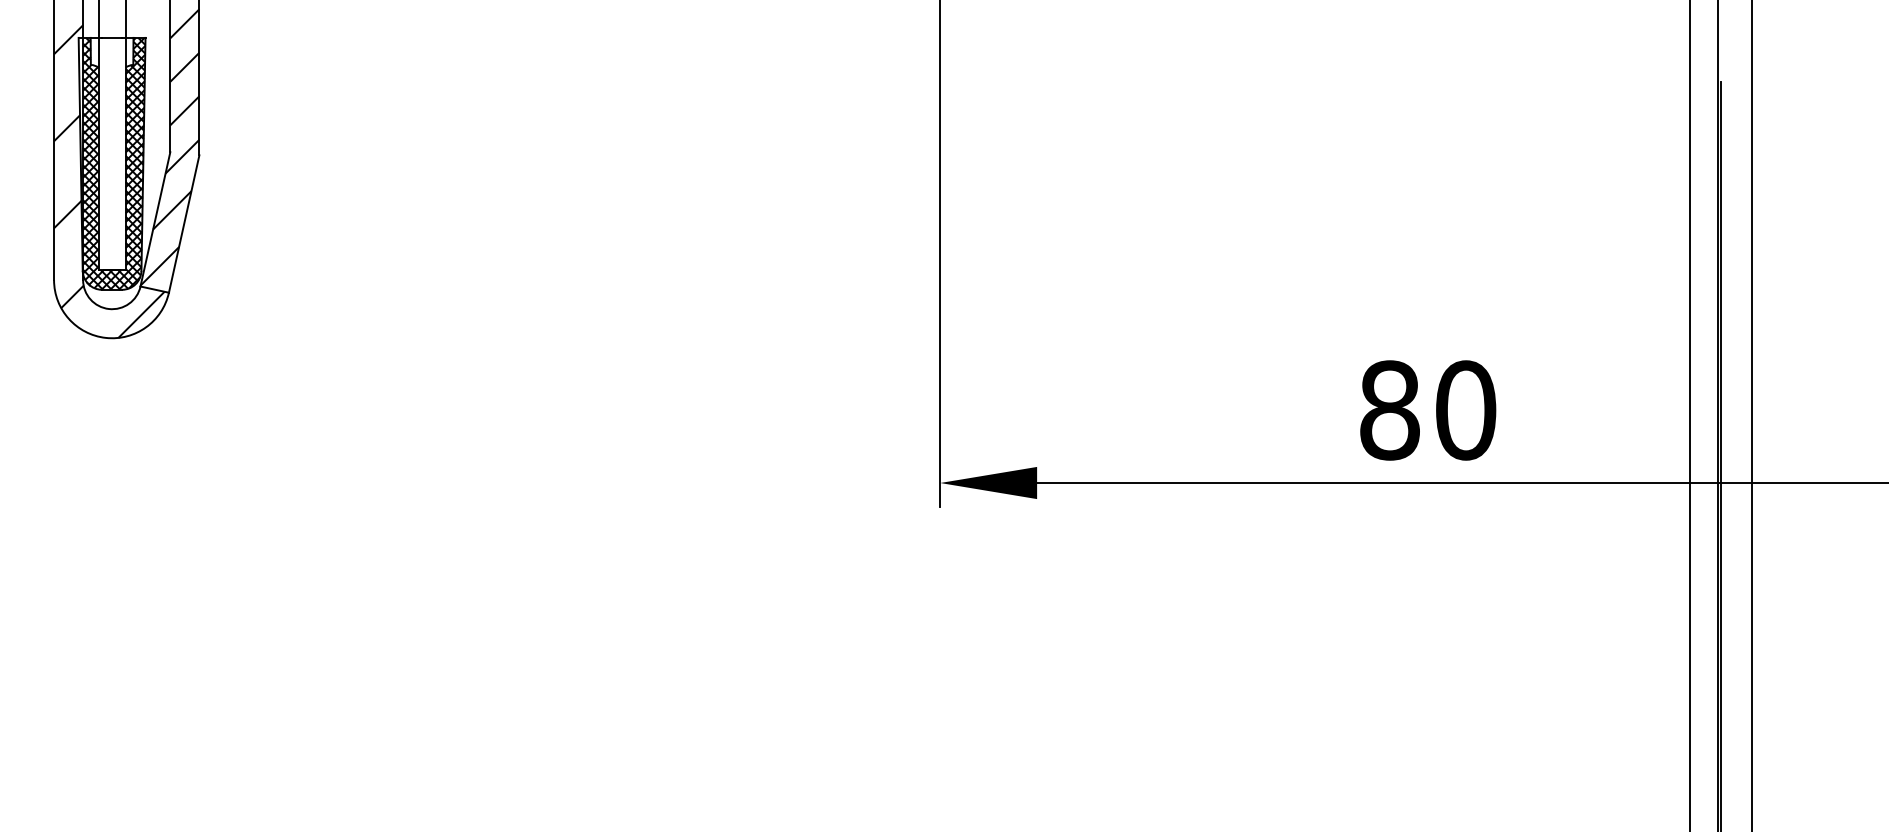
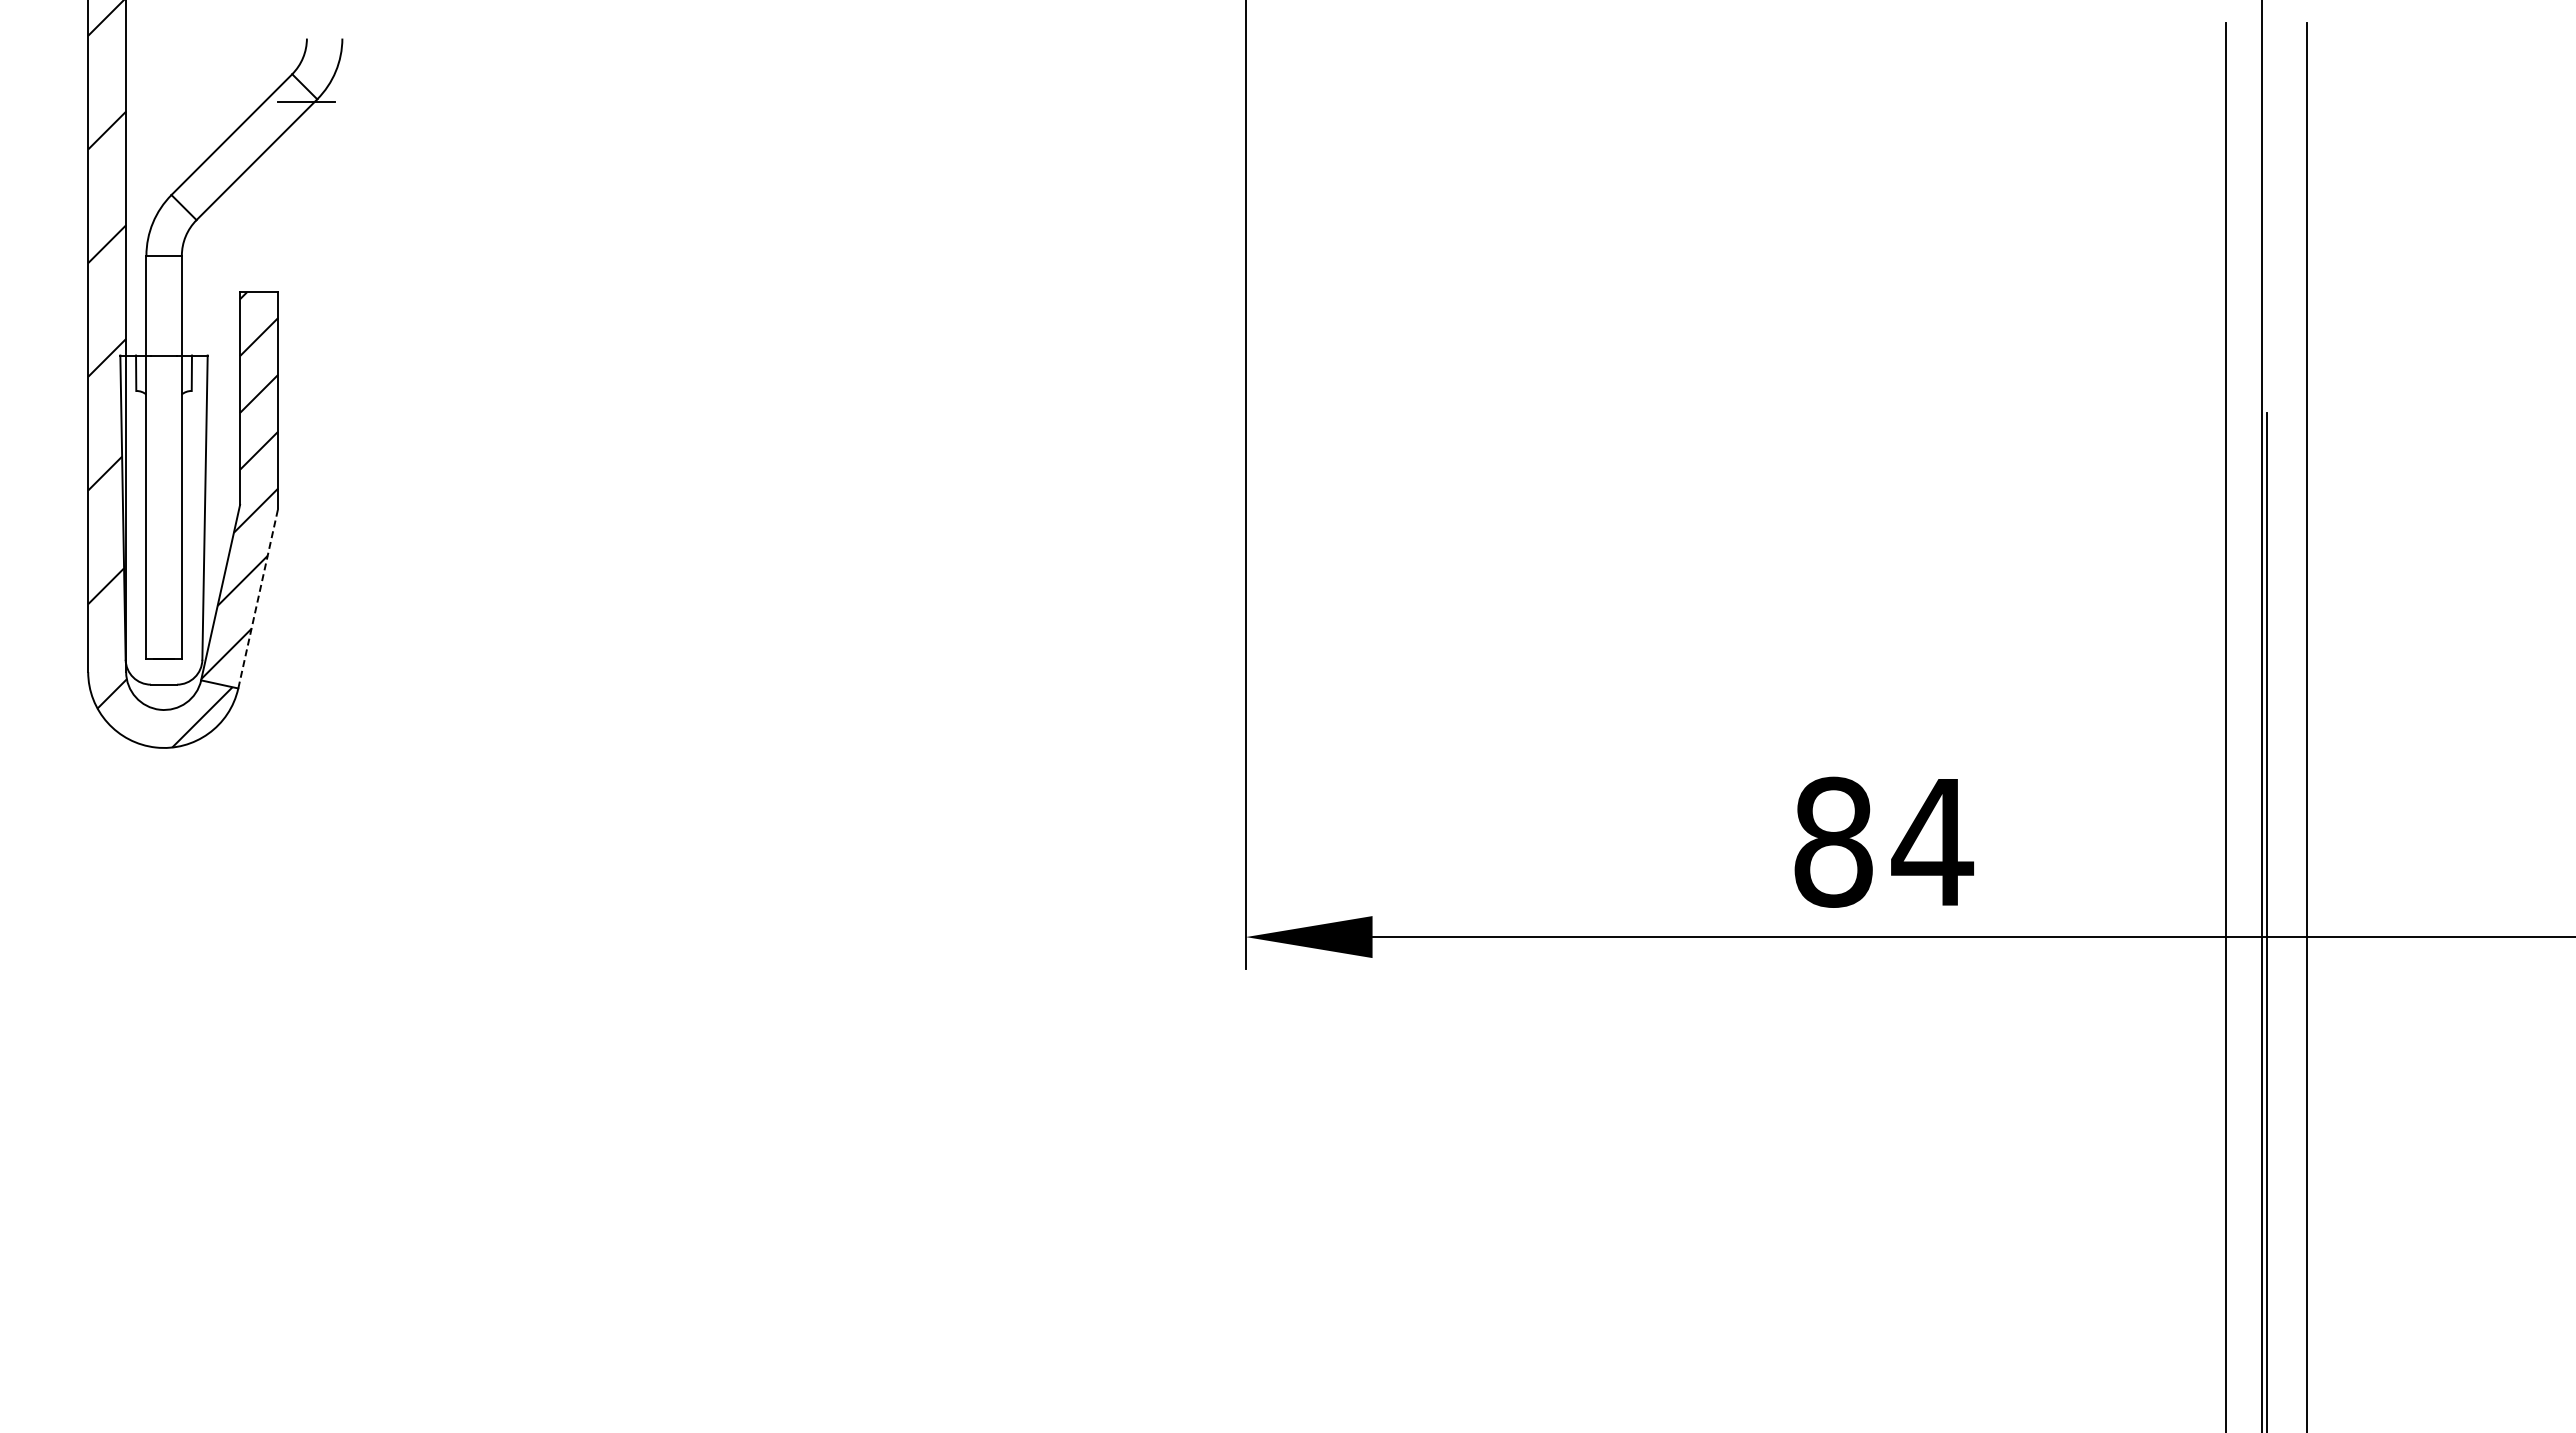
hatch: (113, 163) -> (166, 519), removed
line: (184, 223) -> (258, 598), solid -> dashed
text: (1465, 409) -> (1932, 841), 80 -> 84

